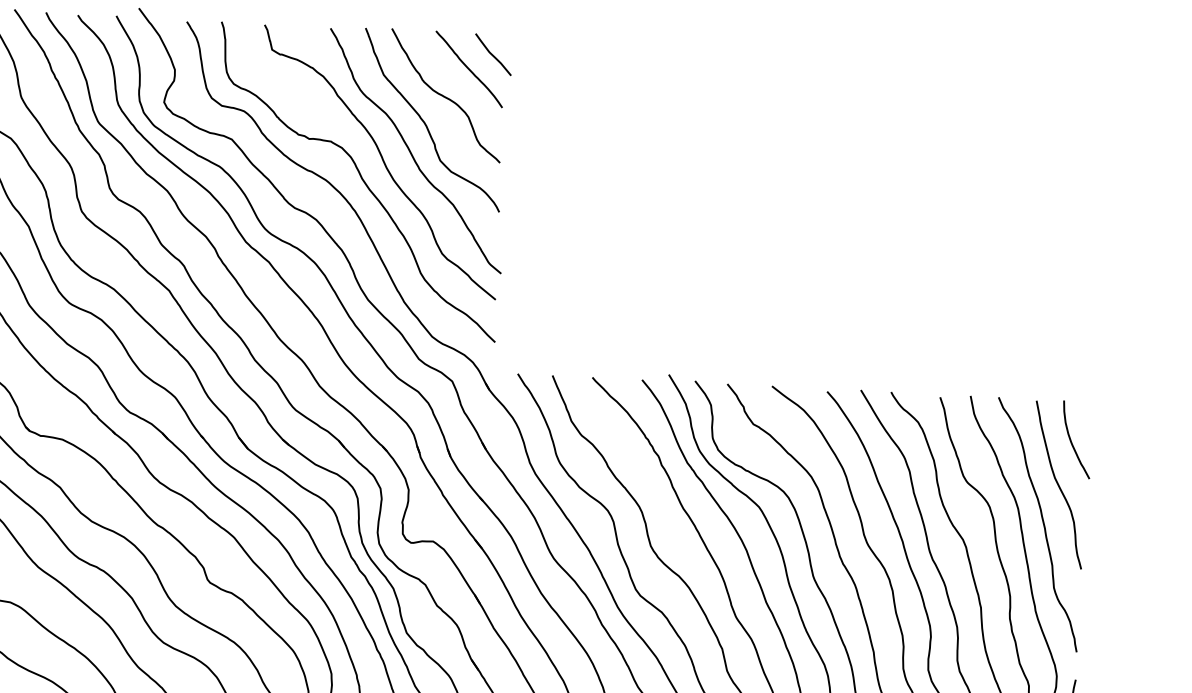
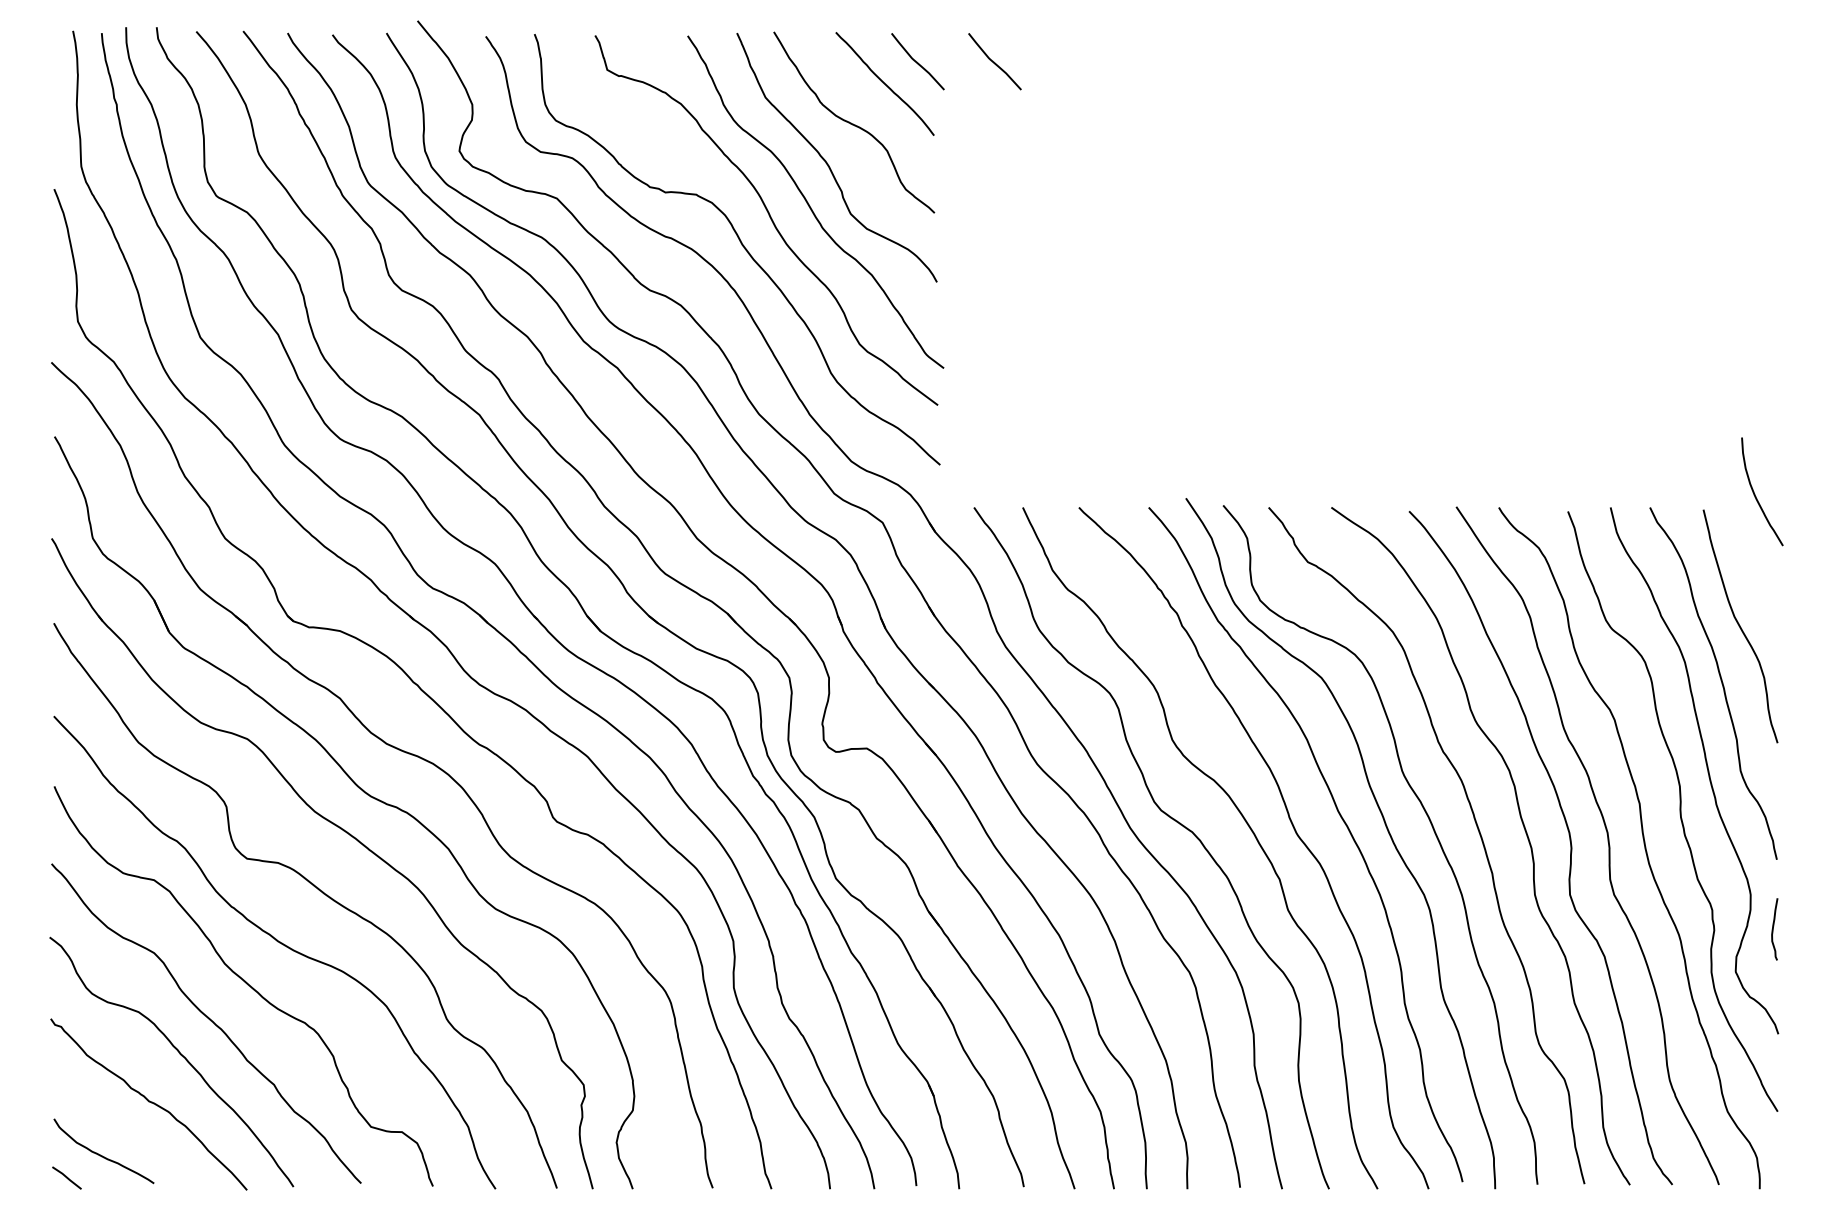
curve: (547, 57) -> (994, 61), added
curve: (1071, 441) -> (1755, 494), moved

